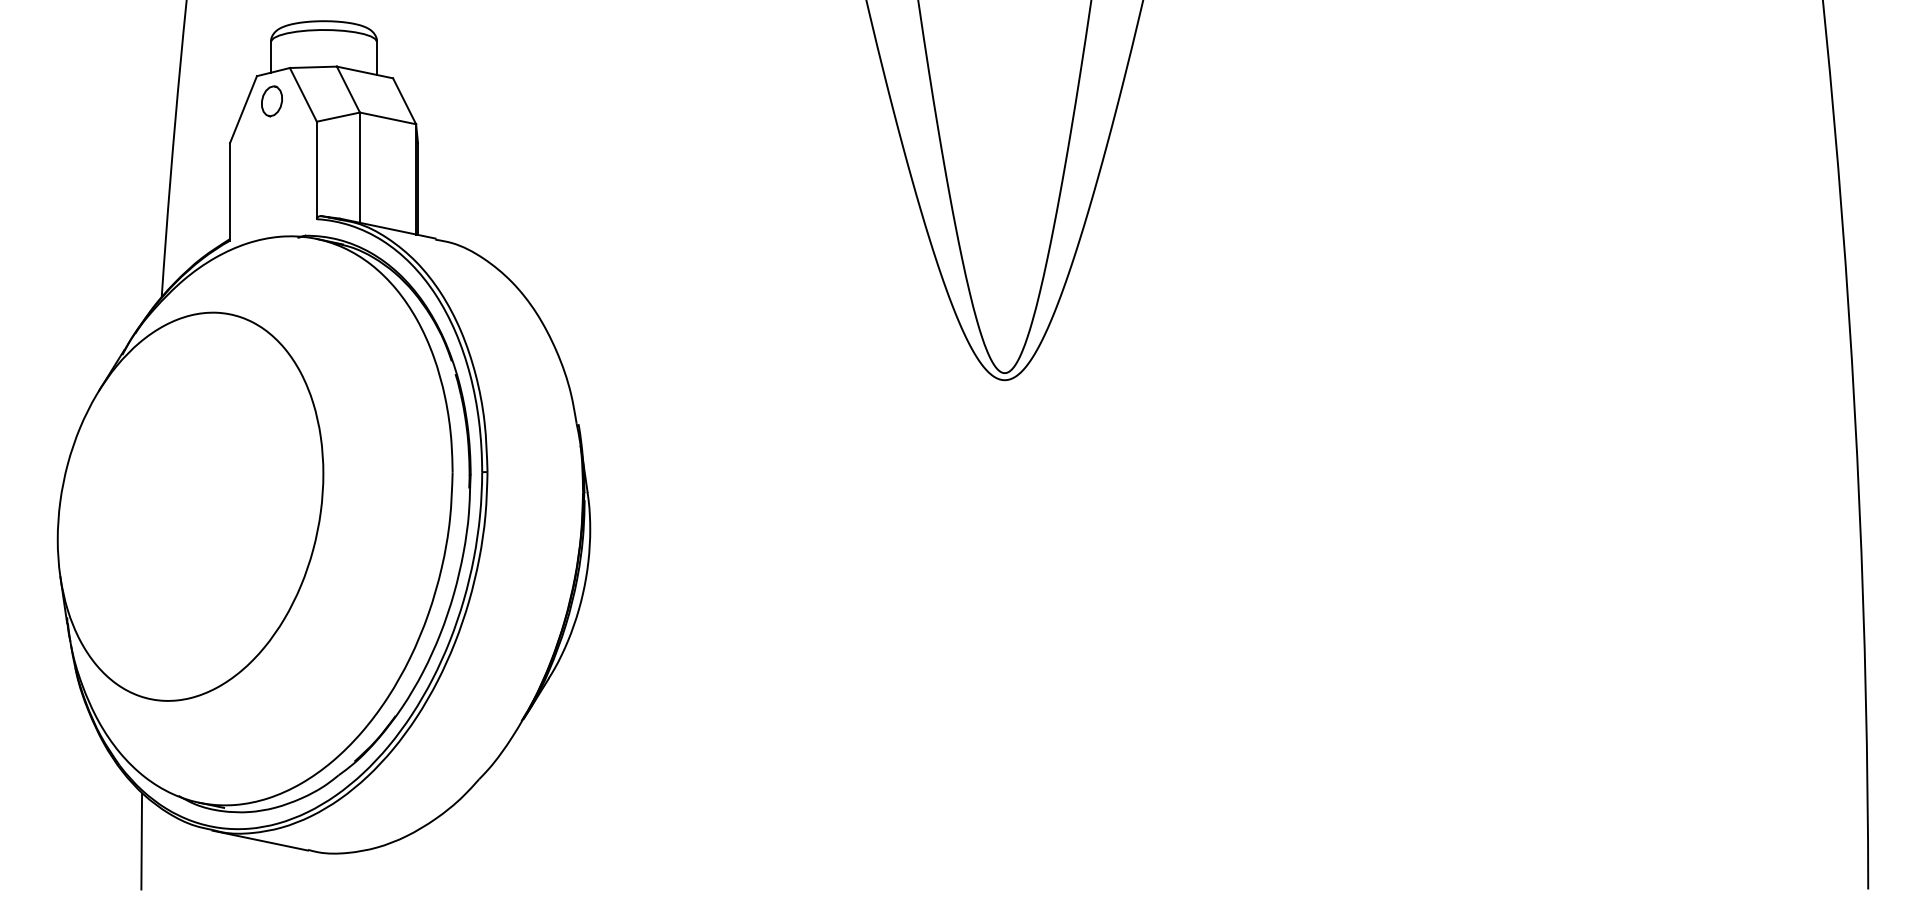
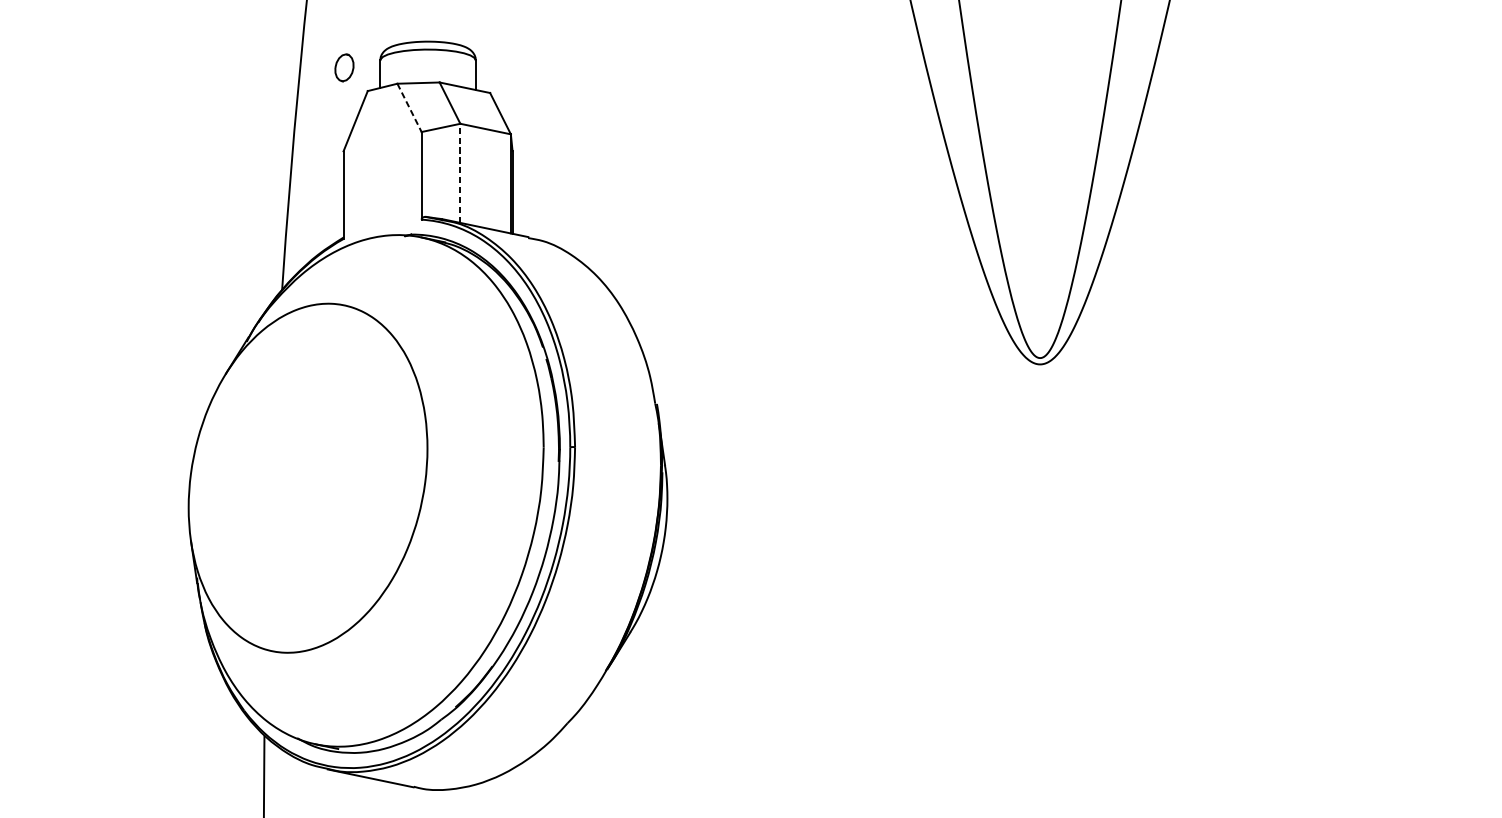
line: (303, 95) -> (409, 108), solid -> dashed
part: (271, 101) -> (343, 67), moved
line: (359, 167) -> (459, 173), solid -> dashed

